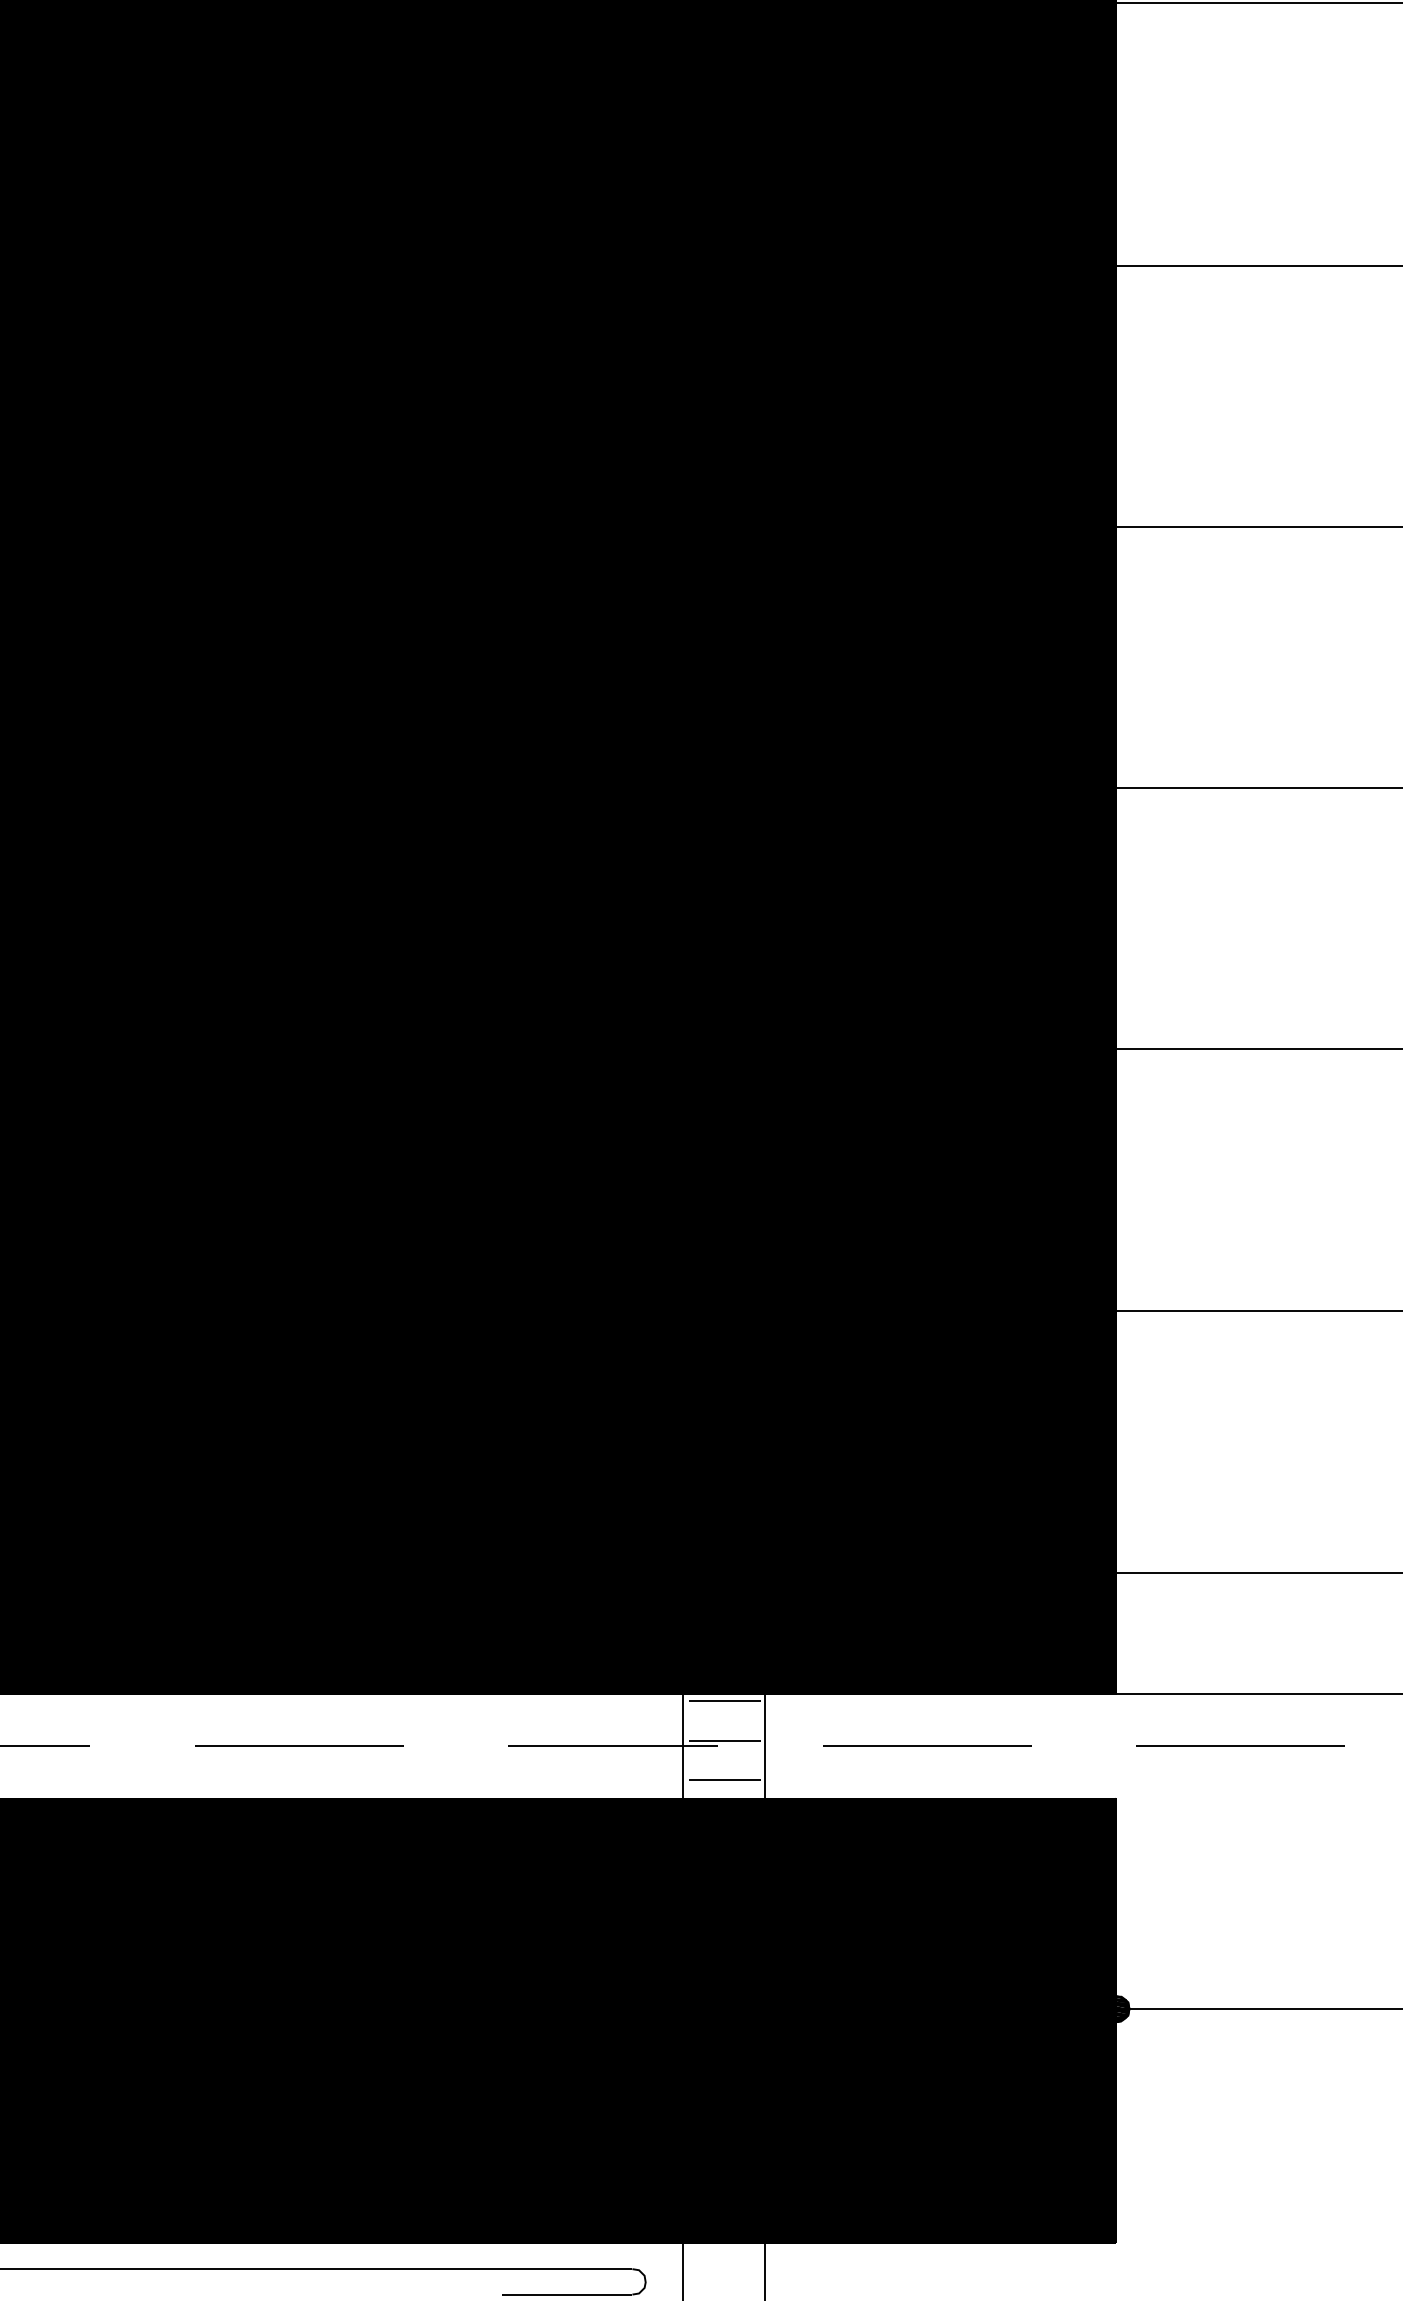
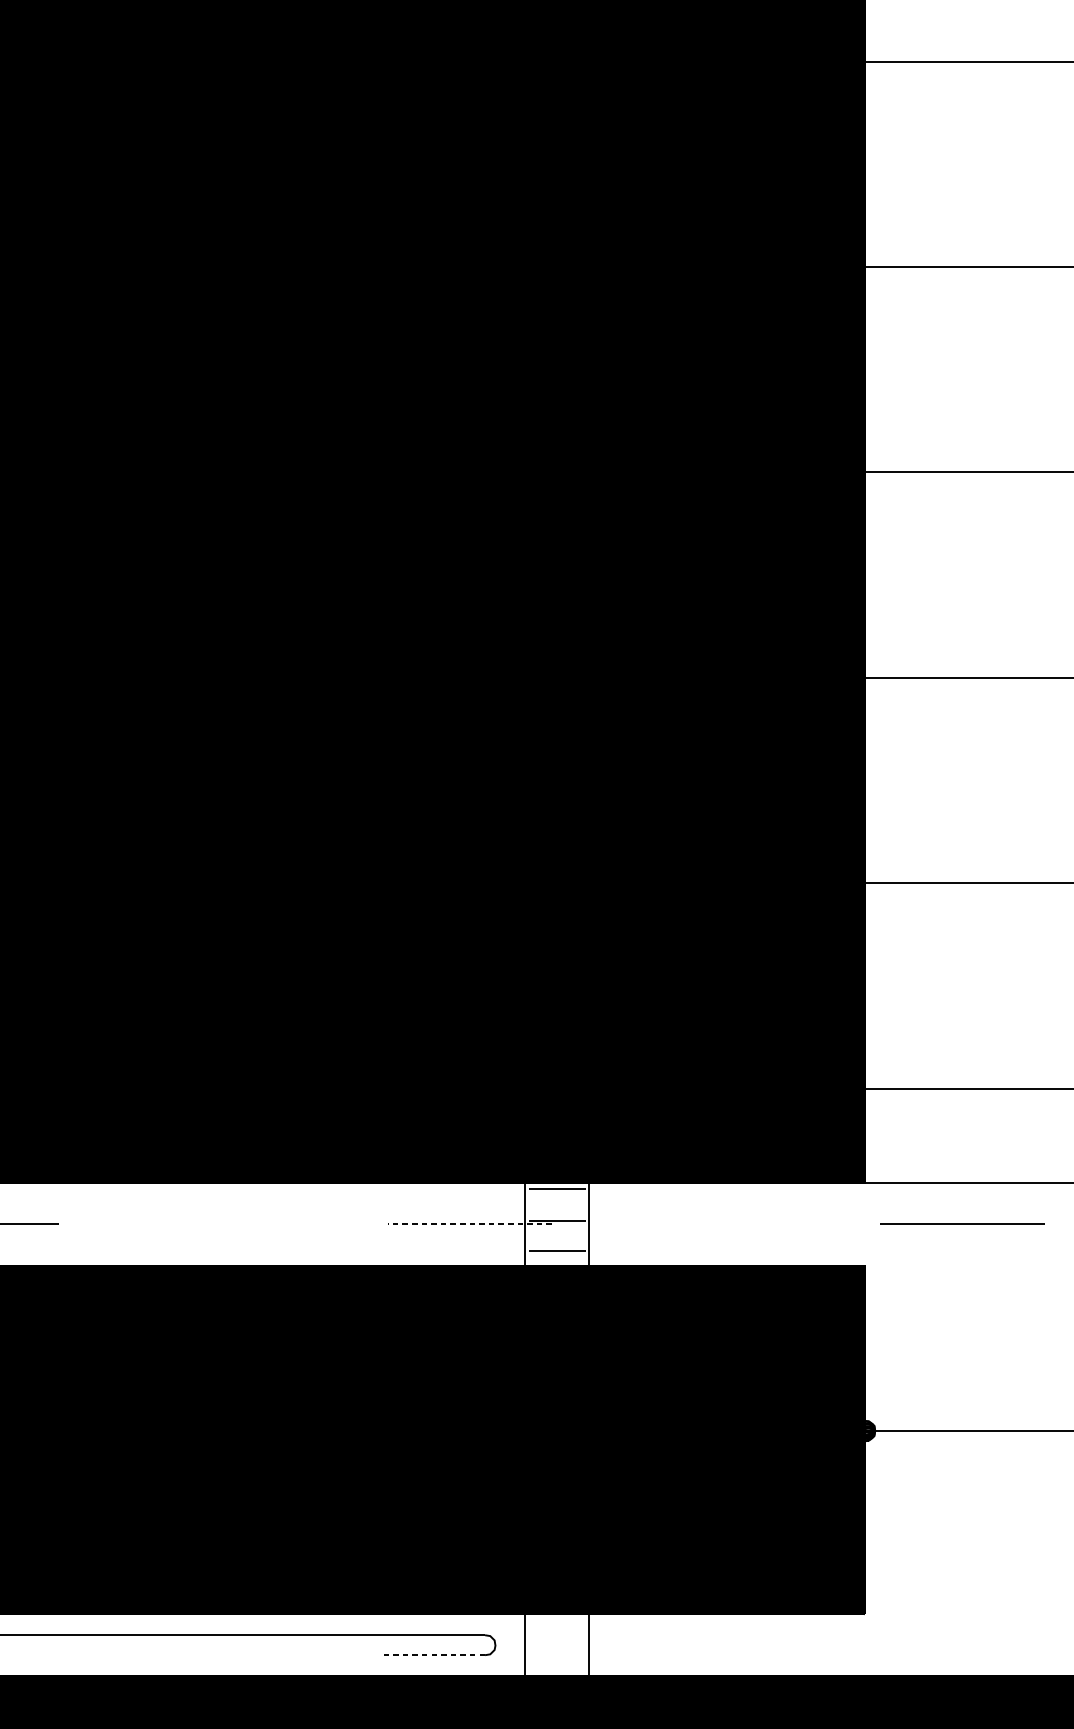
line: (299, 1745) -> (223, 1224), removed
line: (613, 1745) -> (470, 1224), solid -> dashed
line: (927, 1745) -> (716, 1224), removed
line: (566, 2294) -> (433, 1655), solid -> dashed

